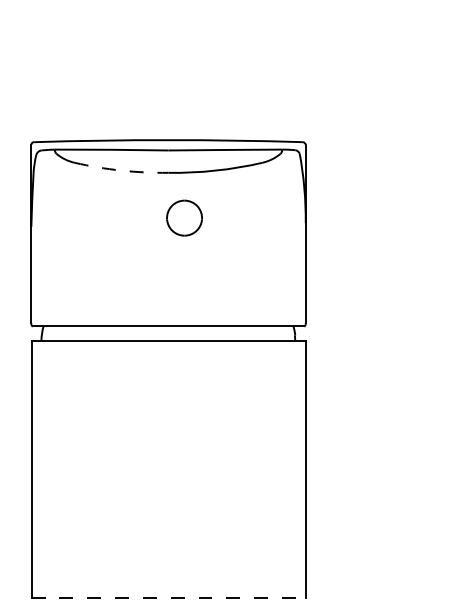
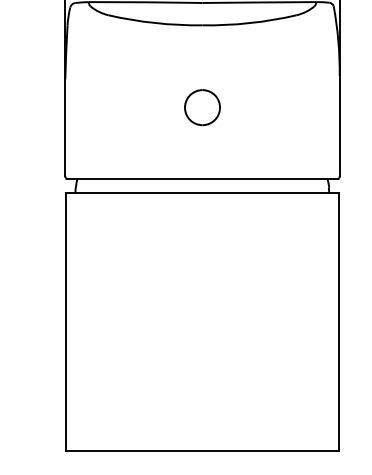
arc: (121, 170) -> (155, 23), dashed -> solid
part: (184, 217) -> (202, 107), moved
line: (168, 598) -> (202, 451), dashed -> solid

